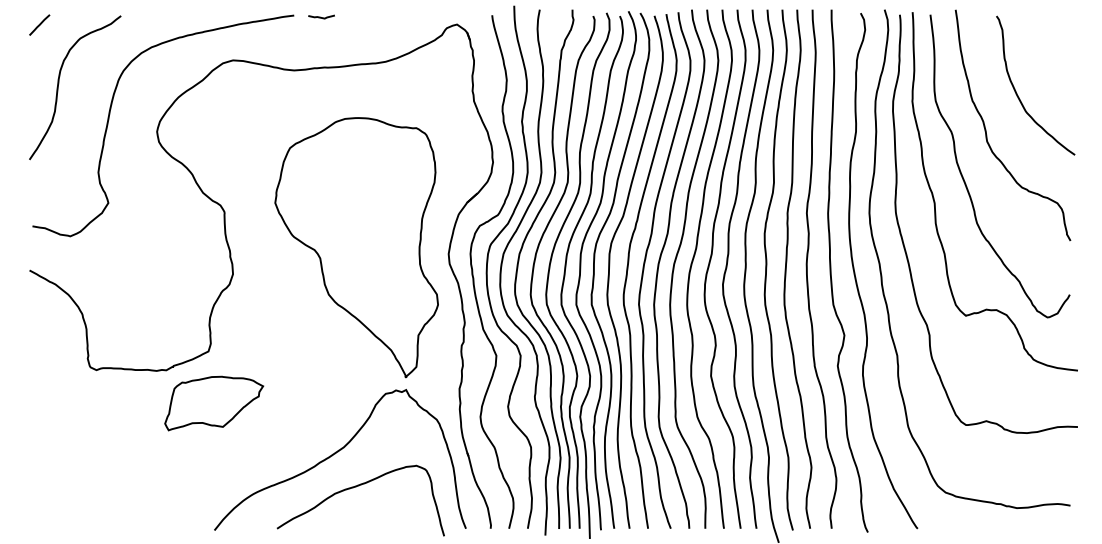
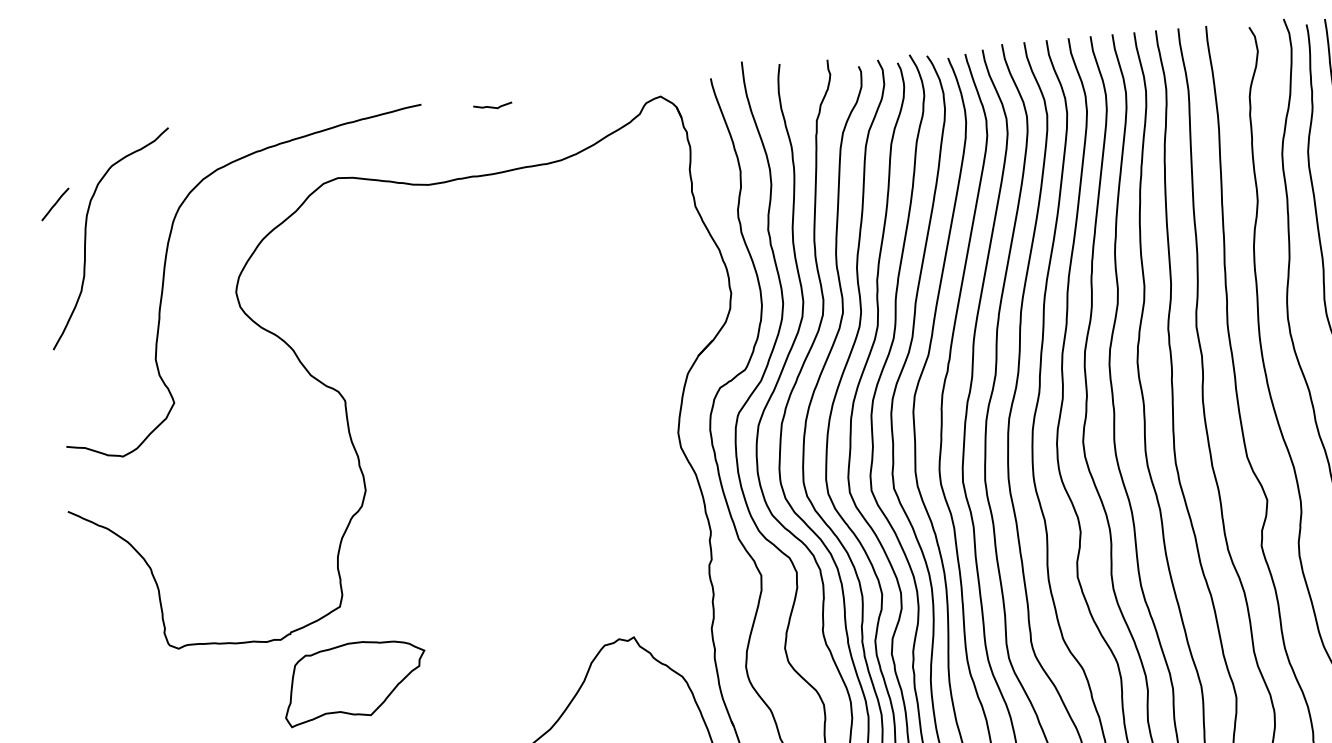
curve: (320, 16) -> (491, 105), moved
line: (39, 24) -> (55, 203), moved
part: (356, 247) -> (542, 435), removed

